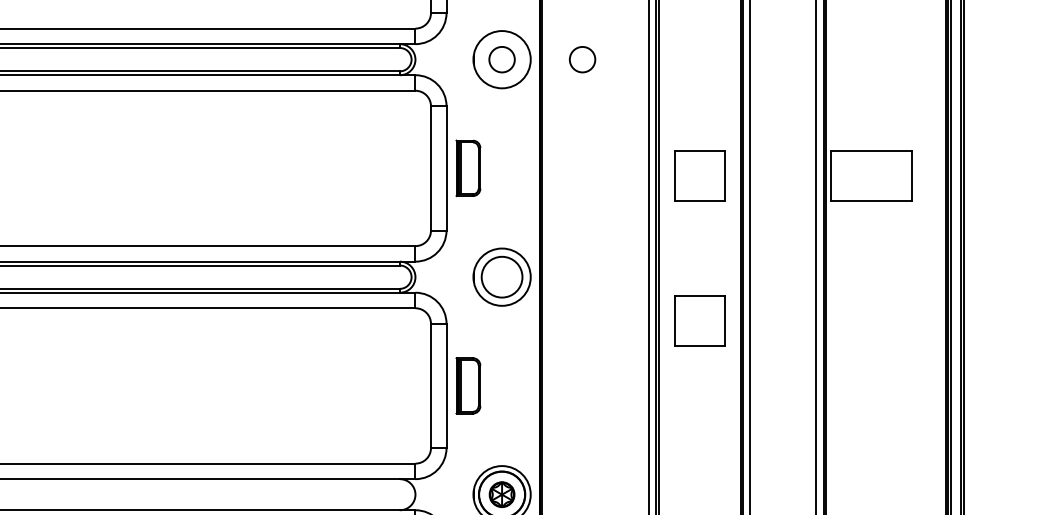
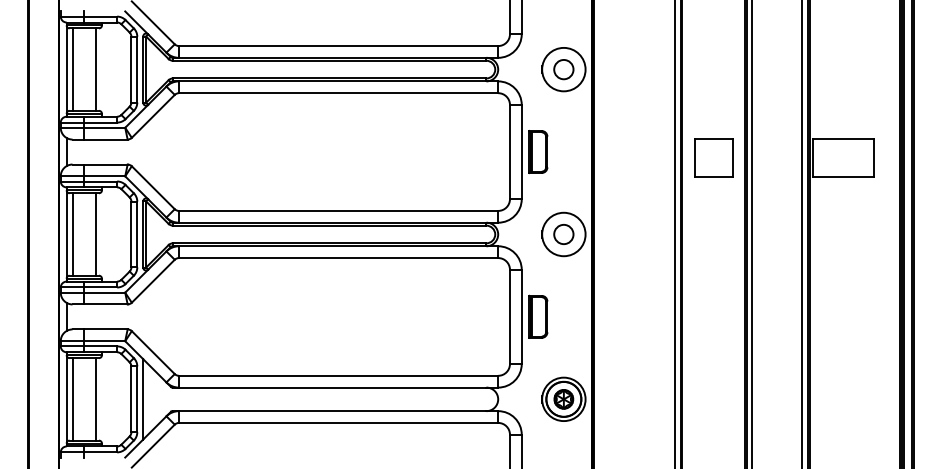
circle: (582, 59) -> (624, 69), removed
circle: (501, 277) -> (563, 234), size x0.62
part: (699, 320) -> (713, 267), removed

